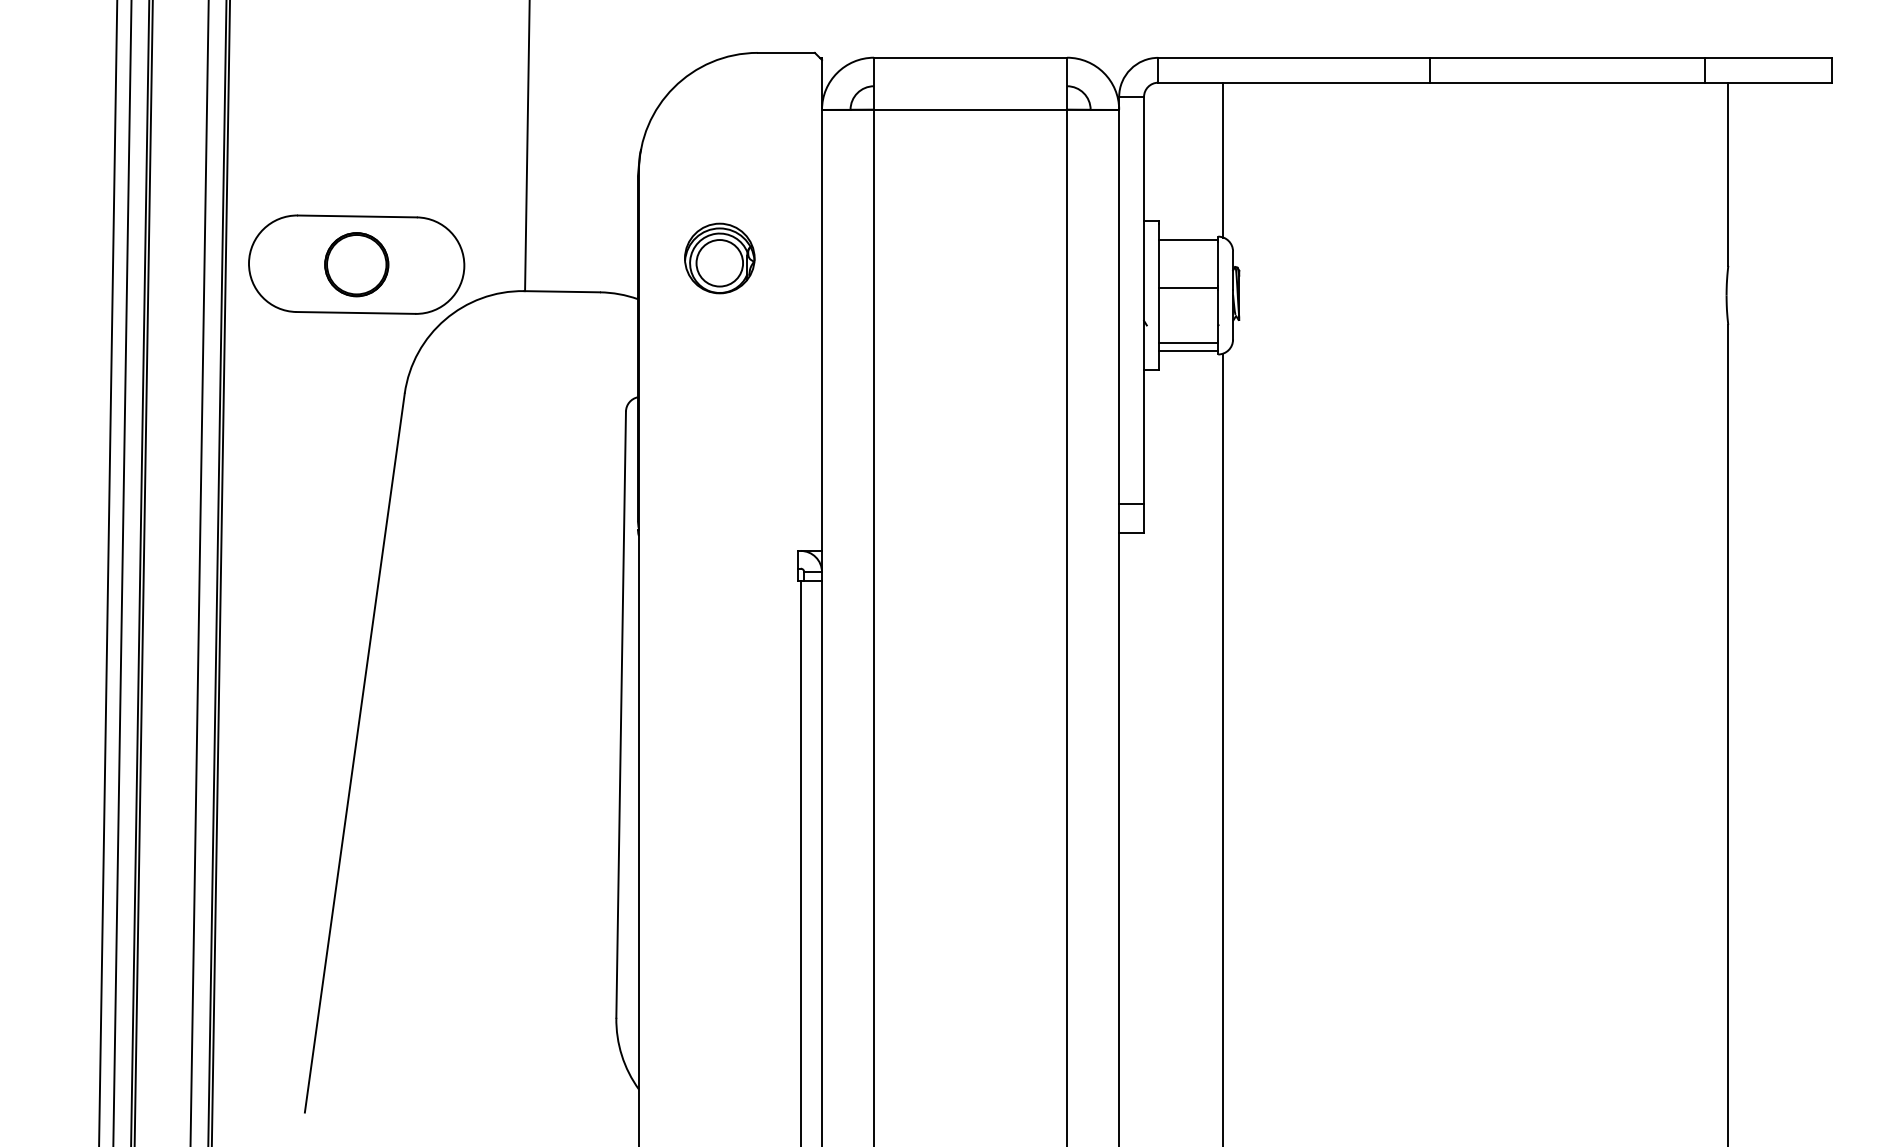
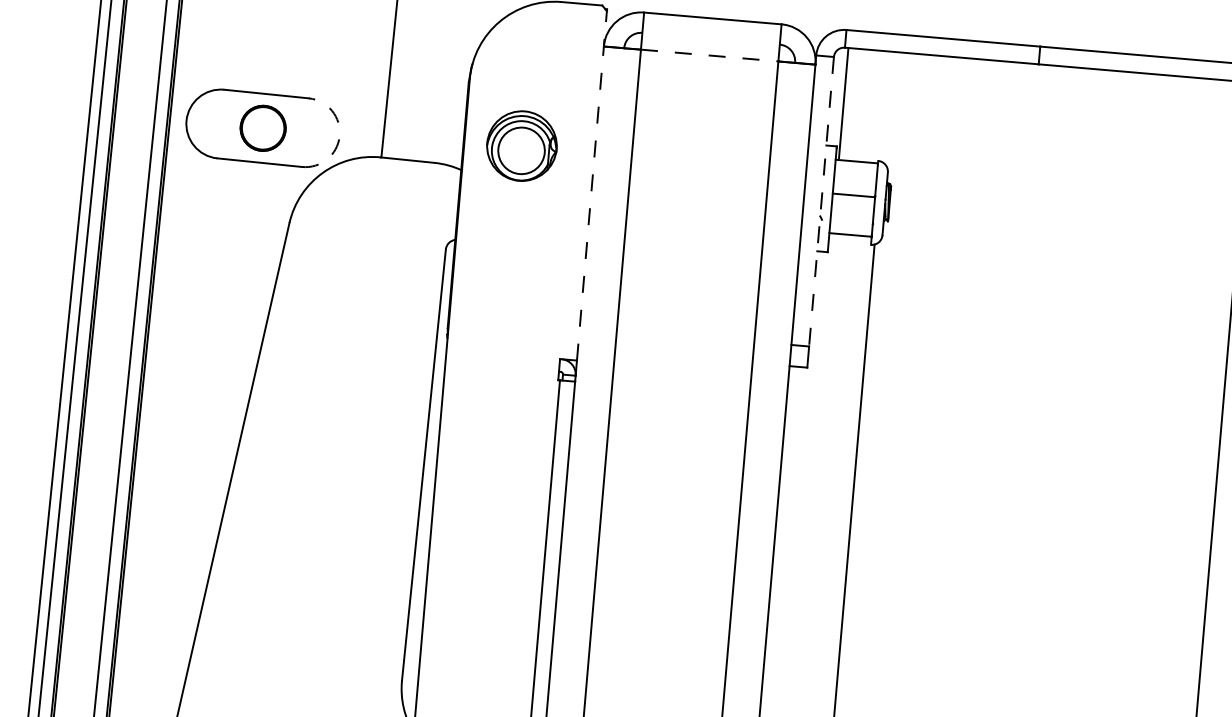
line: (970, 109) -> (709, 55), solid -> dashed
line: (1223, 159) -> (843, 102), moved
part: (719, 258) -> (521, 146), size x1.4
arc: (464, 266) -> (339, 136), solid -> dashed
line: (1144, 300) -> (821, 201), solid -> dashed
line: (822, 304) -> (592, 185), solid -> dashed
line: (1188, 351) -> (850, 240), removed

